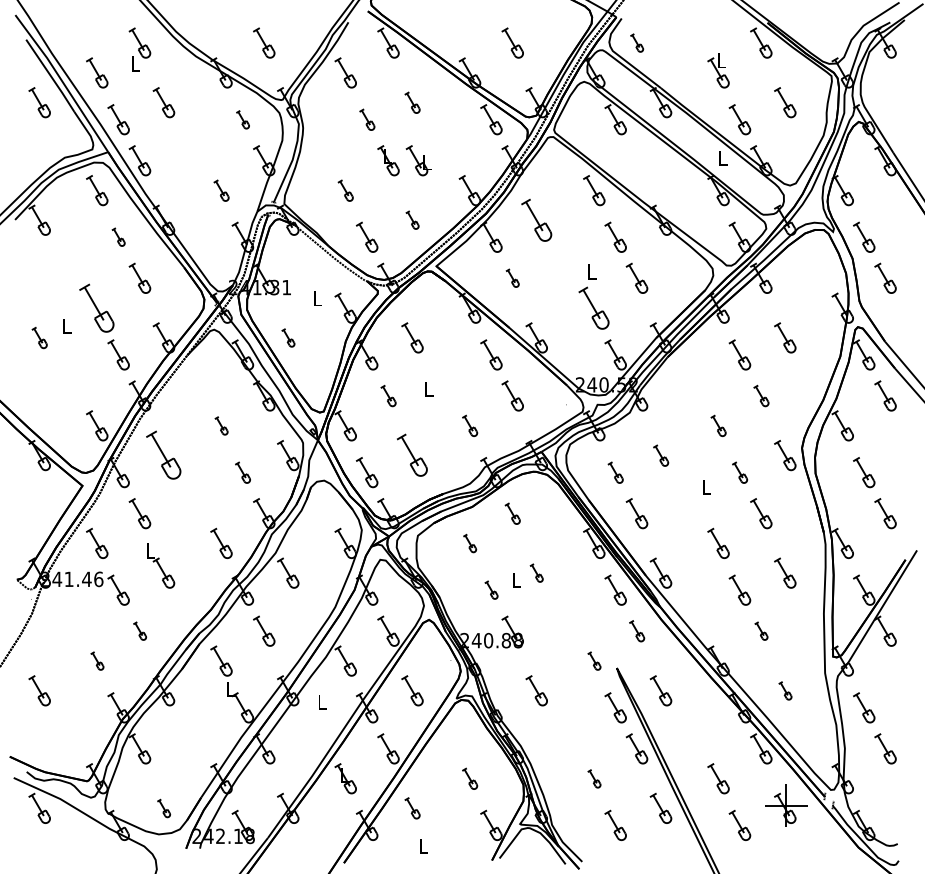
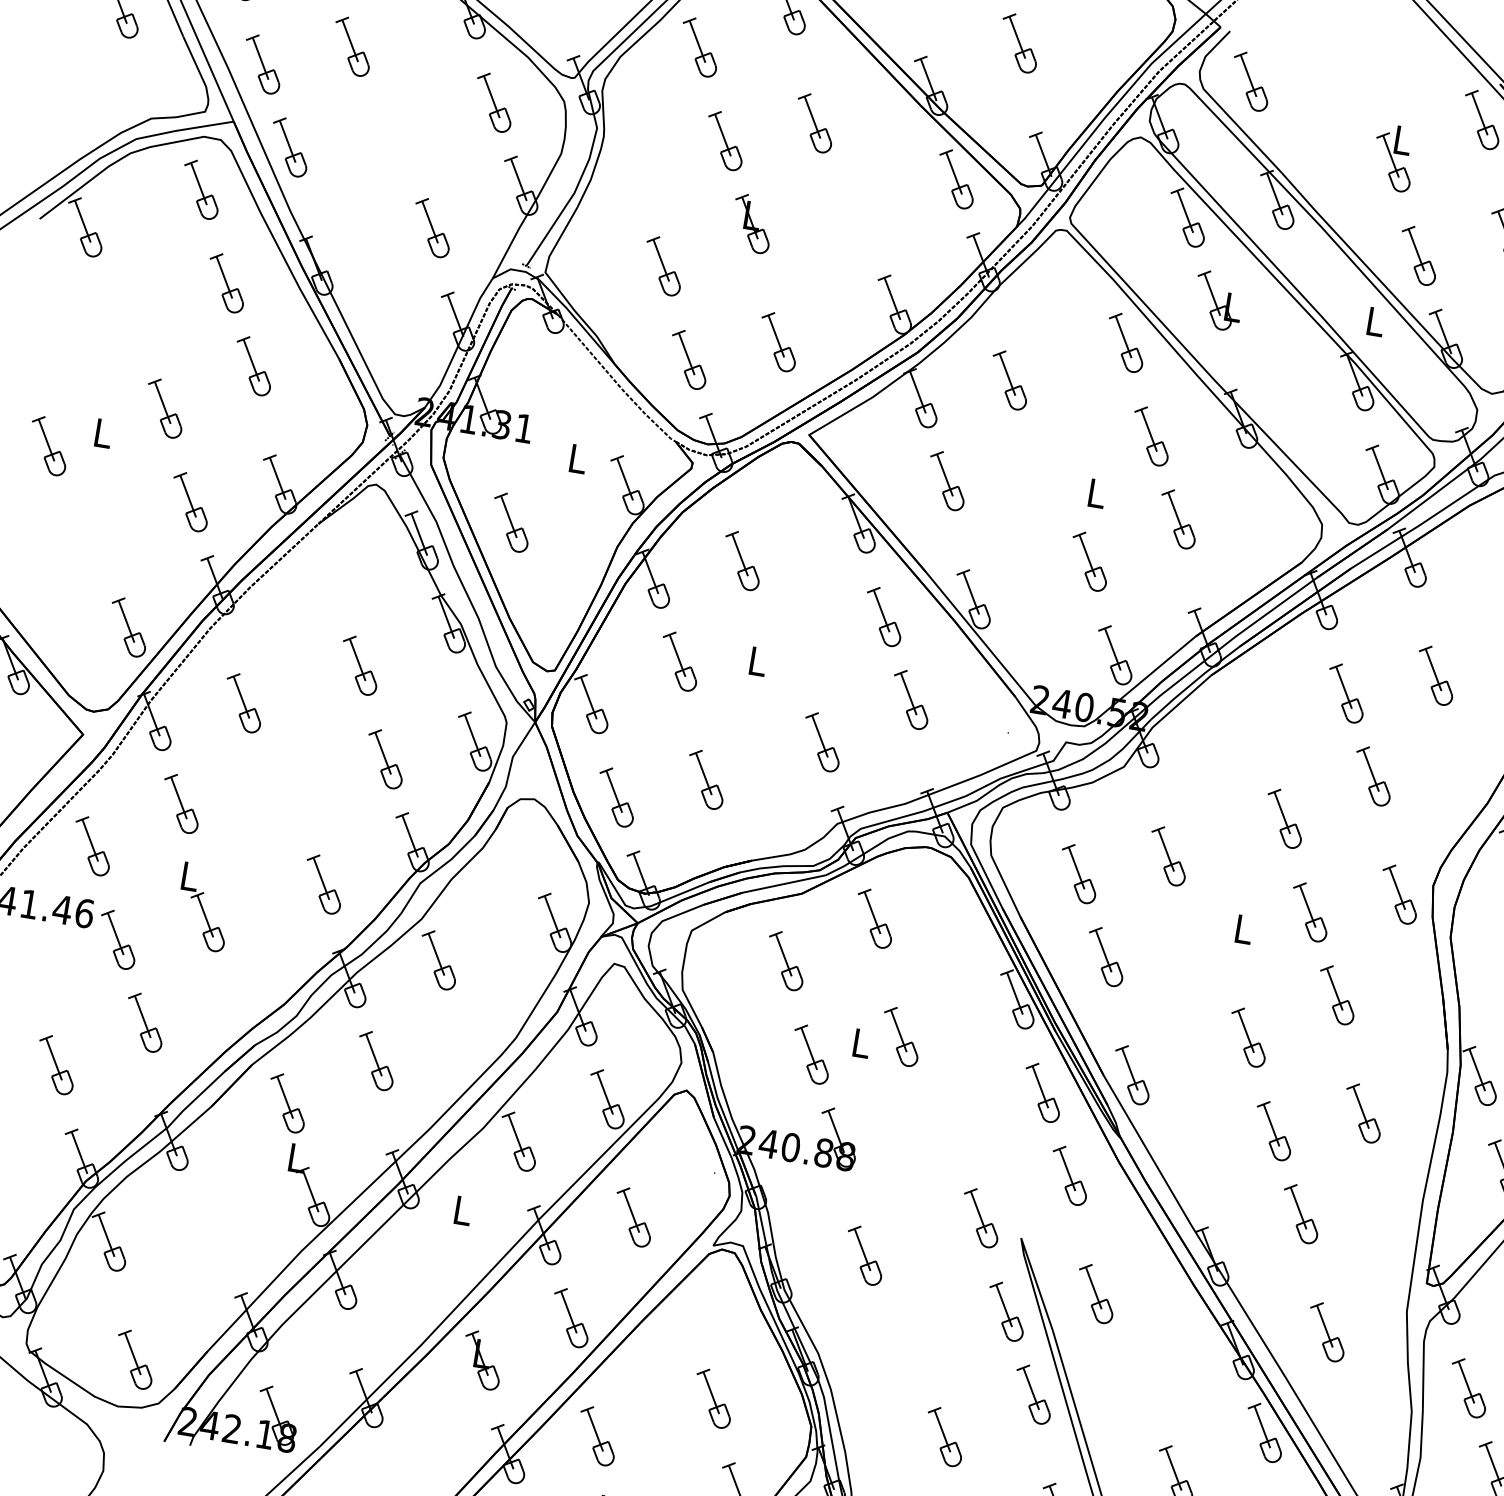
part: (636, 42) -> (1250, 80), size x1.67
part: (412, 102) -> (815, 123), size x1.43
part: (242, 119) -> (493, 102), size x1.67
part: (367, 119) -> (726, 140), size x1.43
part: (418, 160) -> (1217, 300), moved
part: (221, 190) -> (432, 227), size x1.43
part: (345, 190) -> (663, 266), size x1.43
part: (412, 219) -> (779, 340), size x1.67
part: (536, 219) -> (1009, 378), size x0.71
part: (118, 236) -> (226, 281), size x1.67
part: (512, 277) -> (947, 479), size x1.67
part: (97, 307) -> (165, 407), size x0.62
part: (594, 307) -> (1090, 560), size x0.71
part: (39, 337) -> (48, 445), size x1.43
part: (288, 337) -> (512, 521), size x1.67
part: (388, 395) -> (680, 660), size x1.43
part: (761, 395) -> (1374, 775), size x1.43
part: (221, 425) -> (360, 665), size x1.67
part: (469, 425) -> (821, 741), size x1.43
part: (718, 425) -> (1284, 818), size x1.43
part: (163, 455) -> (243, 702), size x0.62
part: (412, 455) -> (706, 779), size x0.71
part: (660, 455) -> (1167, 856), size x1.43
part: (242, 472) -> (384, 758), size x1.43
part: (615, 472) -> (1078, 873), size x1.43
part: (739, 472) -> (1309, 912), size x1.43
part: (512, 513) -> (874, 918), size x1.43
part: (469, 543) -> (785, 960), size x1.67
part: (536, 572) -> (900, 1035), size x1.67
part: (491, 589) -> (812, 1053), size x1.67
part: (139, 630) -> (144, 1021), size x1.67
part: (636, 630) -> (1069, 1174), size x1.43
part: (761, 630) -> (1301, 1212), size x1.67
part: (97, 660) -> (57, 1064), size x1.67
part: (594, 660) -> (981, 1217), size x1.67
part: (785, 690) -> (1327, 1331), size x1.67
part: (469, 778) -> (712, 1398), size x1.43
part: (594, 778) -> (945, 1436), size x1.67
part: (412, 807) -> (597, 1434), size x1.43
part: (163, 808) -> (134, 1359), size x1.67

